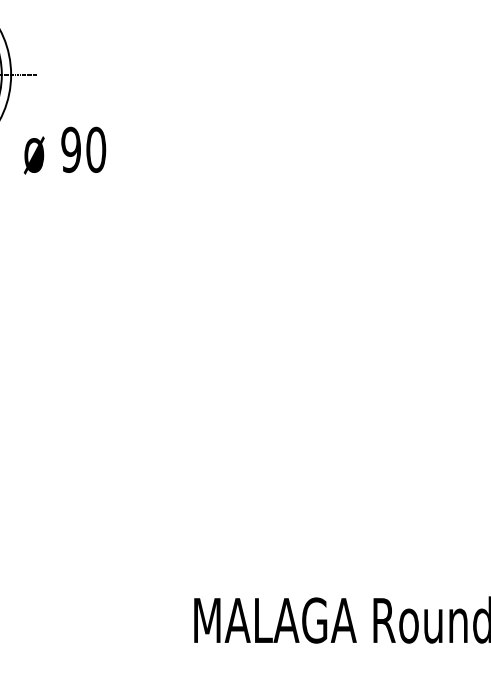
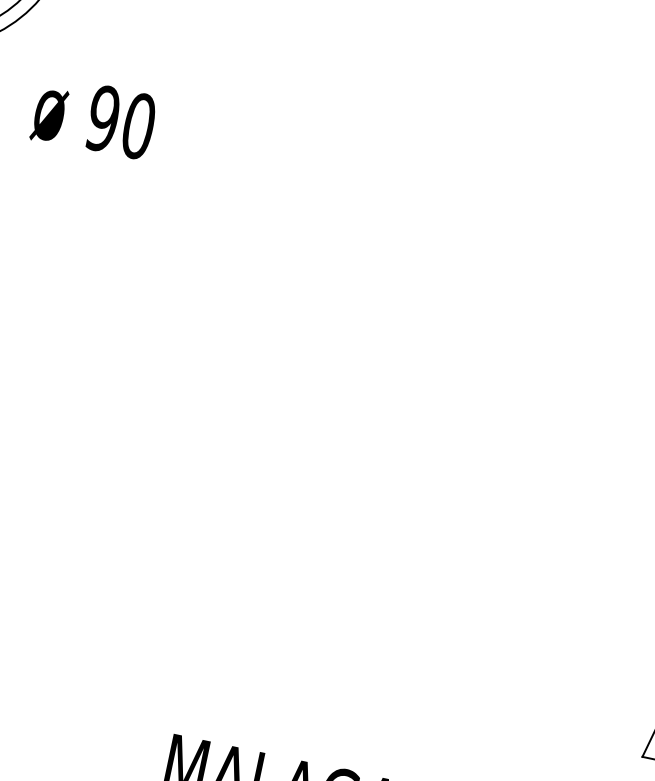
text: (64, 150) -> (93, 117), moved

